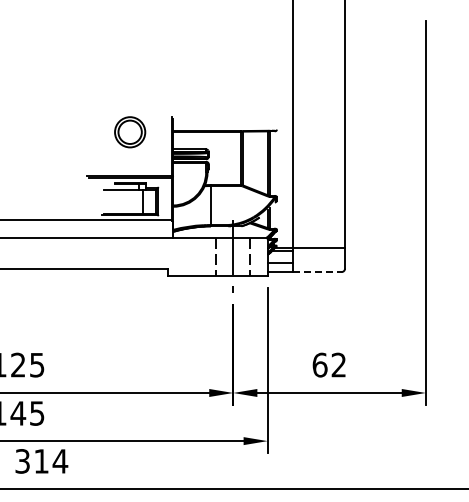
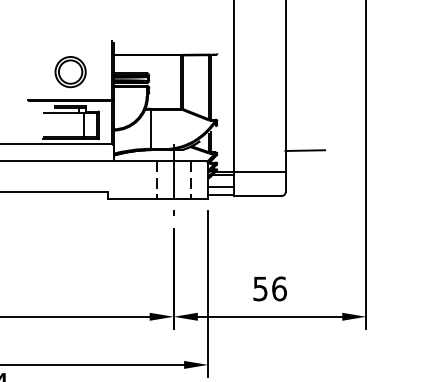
part: (130, 132) -> (70, 72), moved
line: (364, 226) -> (304, 150), added
line: (318, 272) -> (258, 196), dashed -> solid
text: (329, 364) -> (269, 288), 62 -> 56

